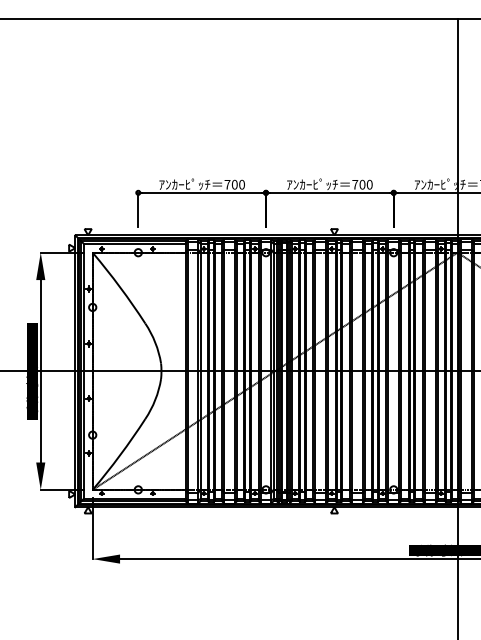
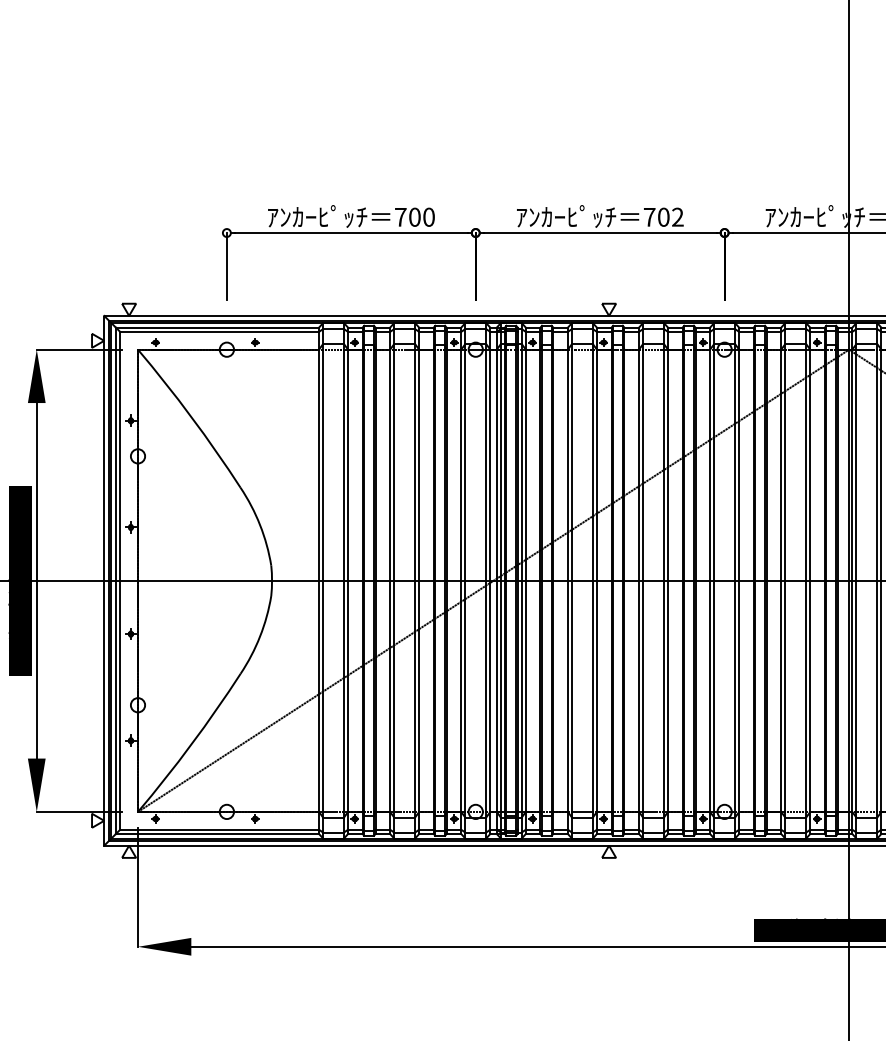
text: (369, 184) -> (677, 216), 700 -> 702

